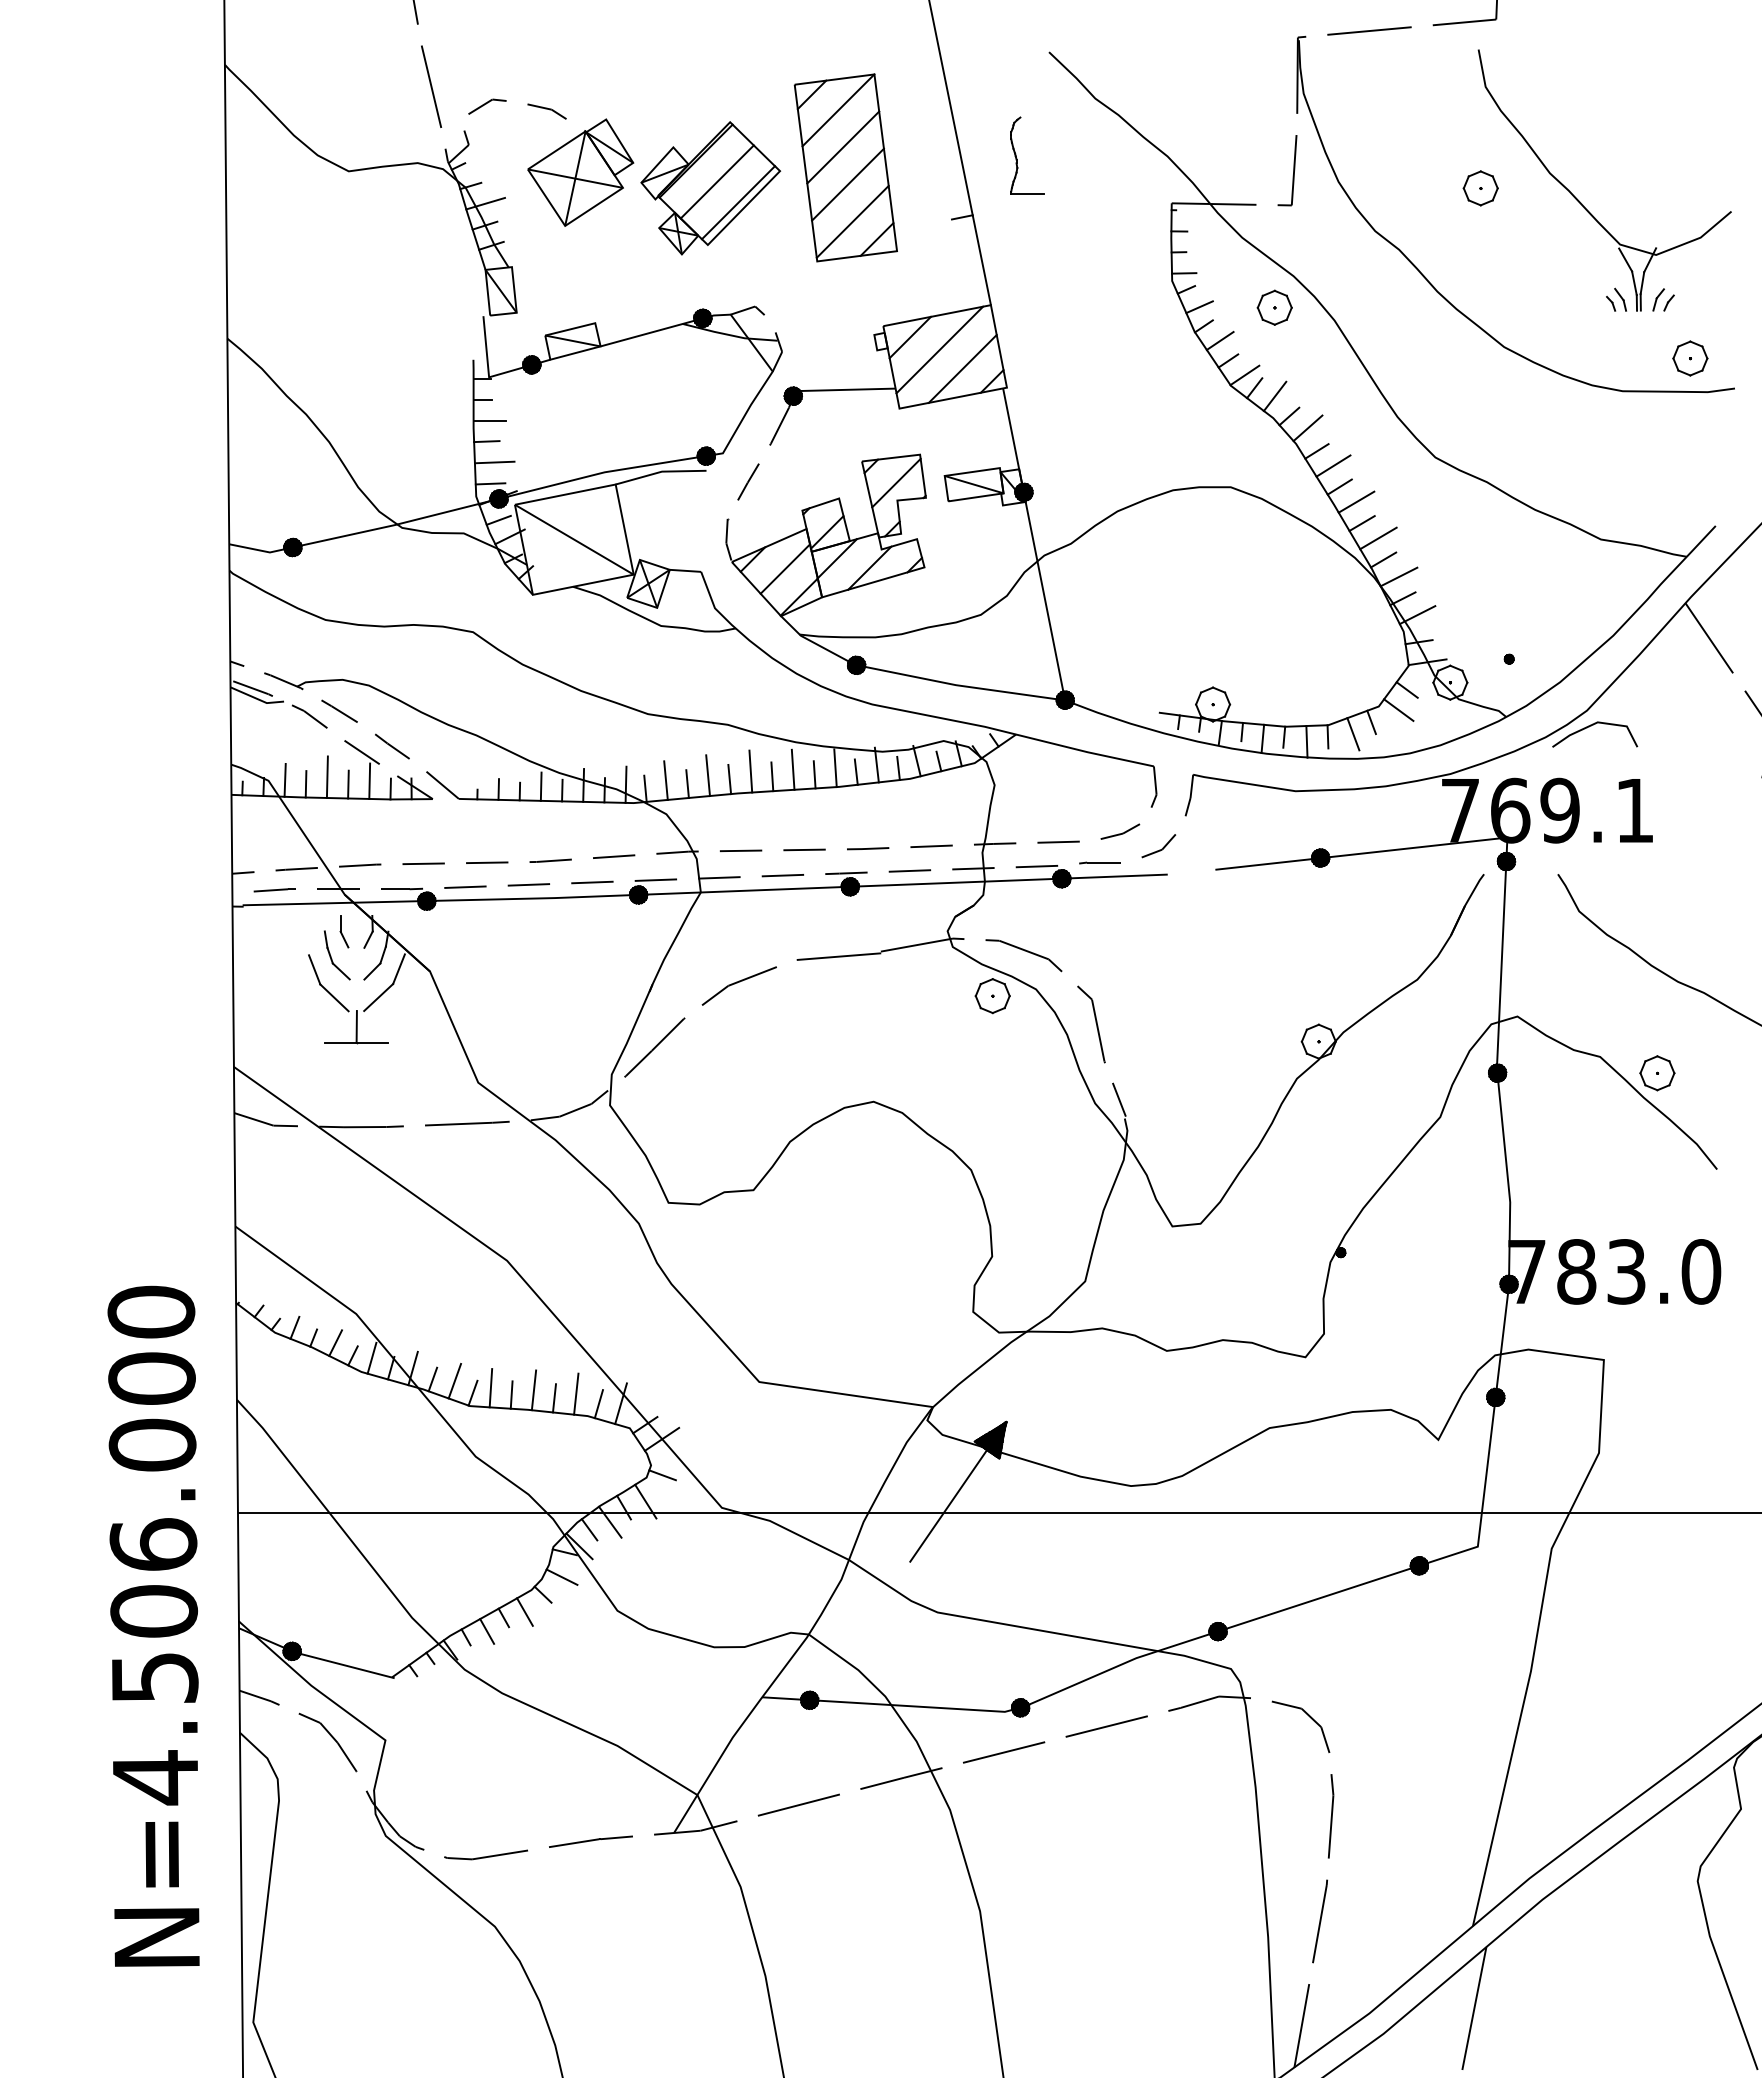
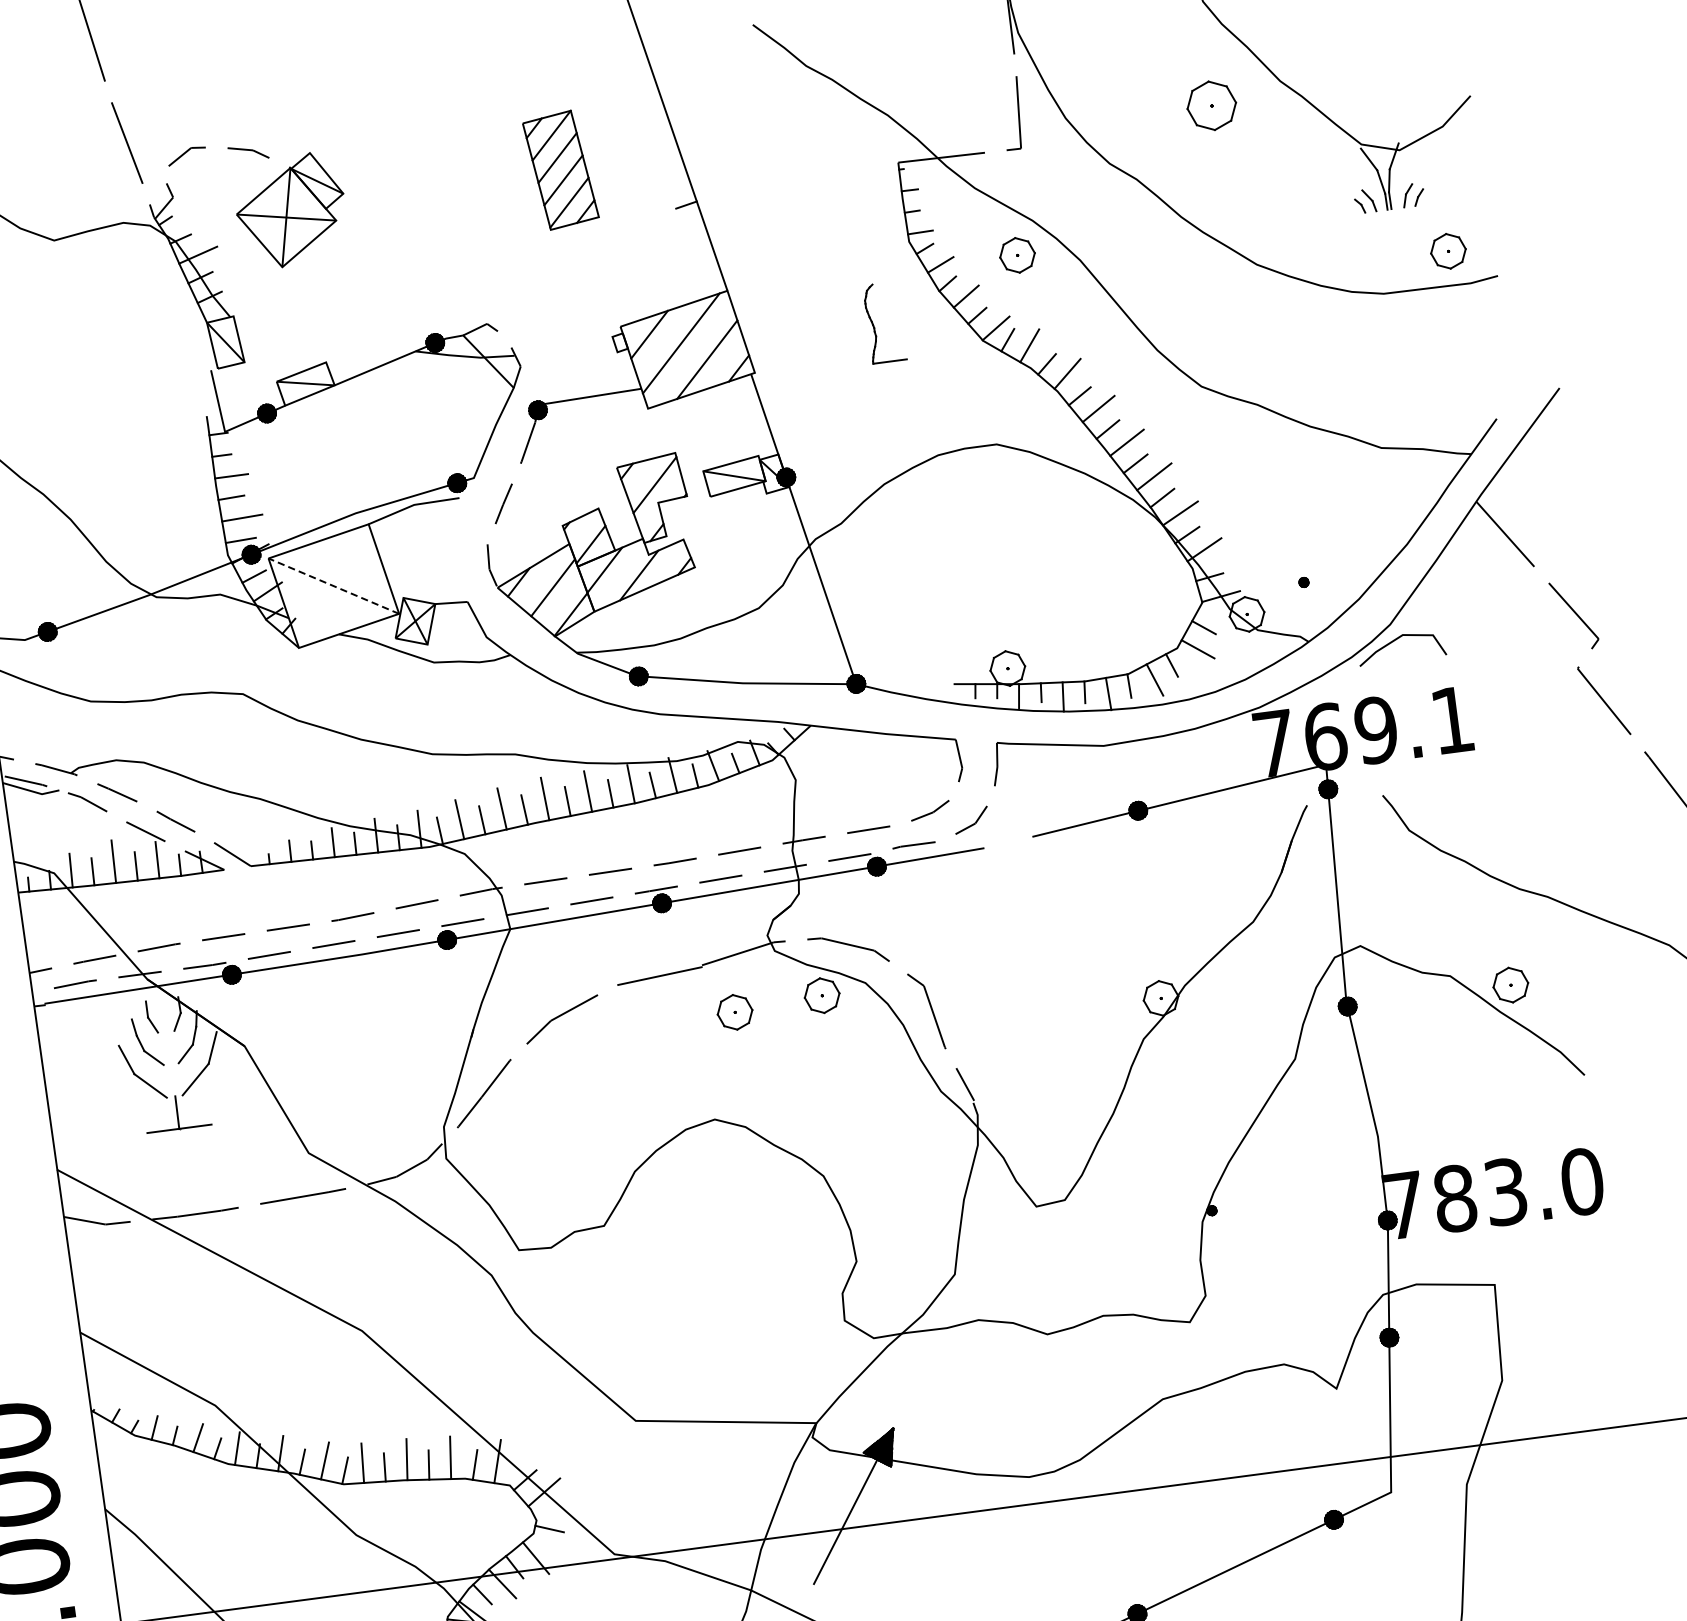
part: (1017, 158) -> (875, 326), moved
part: (845, 167) -> (560, 169), size x0.6
part: (710, 188) -> (425, 209), removed
part: (1480, 188) -> (1211, 106), size x1.4
line: (574, 539) -> (334, 585), solid -> dashed
part: (906, 1001) -> (734, 1012), added

